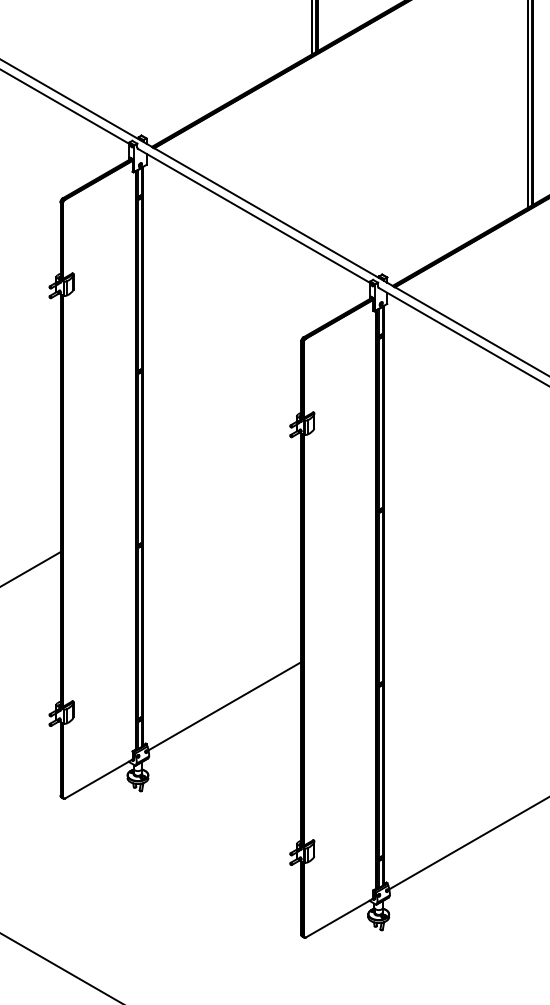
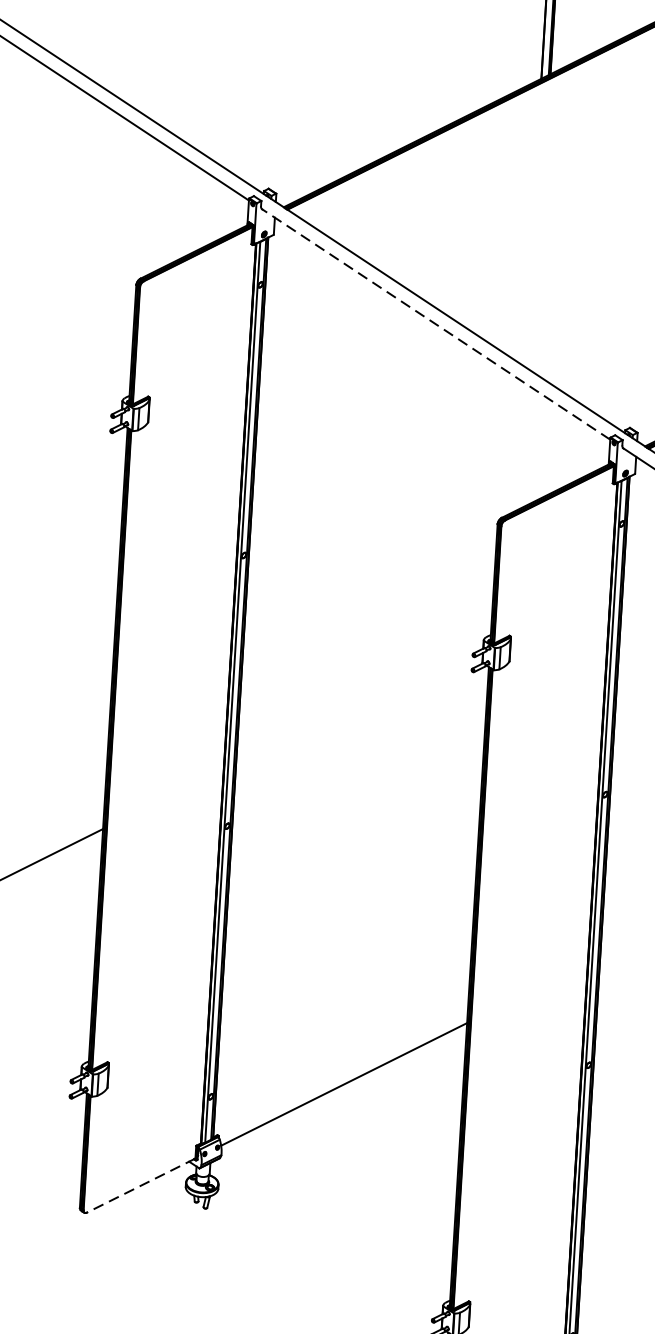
line: (253, 215) -> (435, 323), solid -> dashed
line: (98, 778) -> (140, 1184), solid -> dashed

